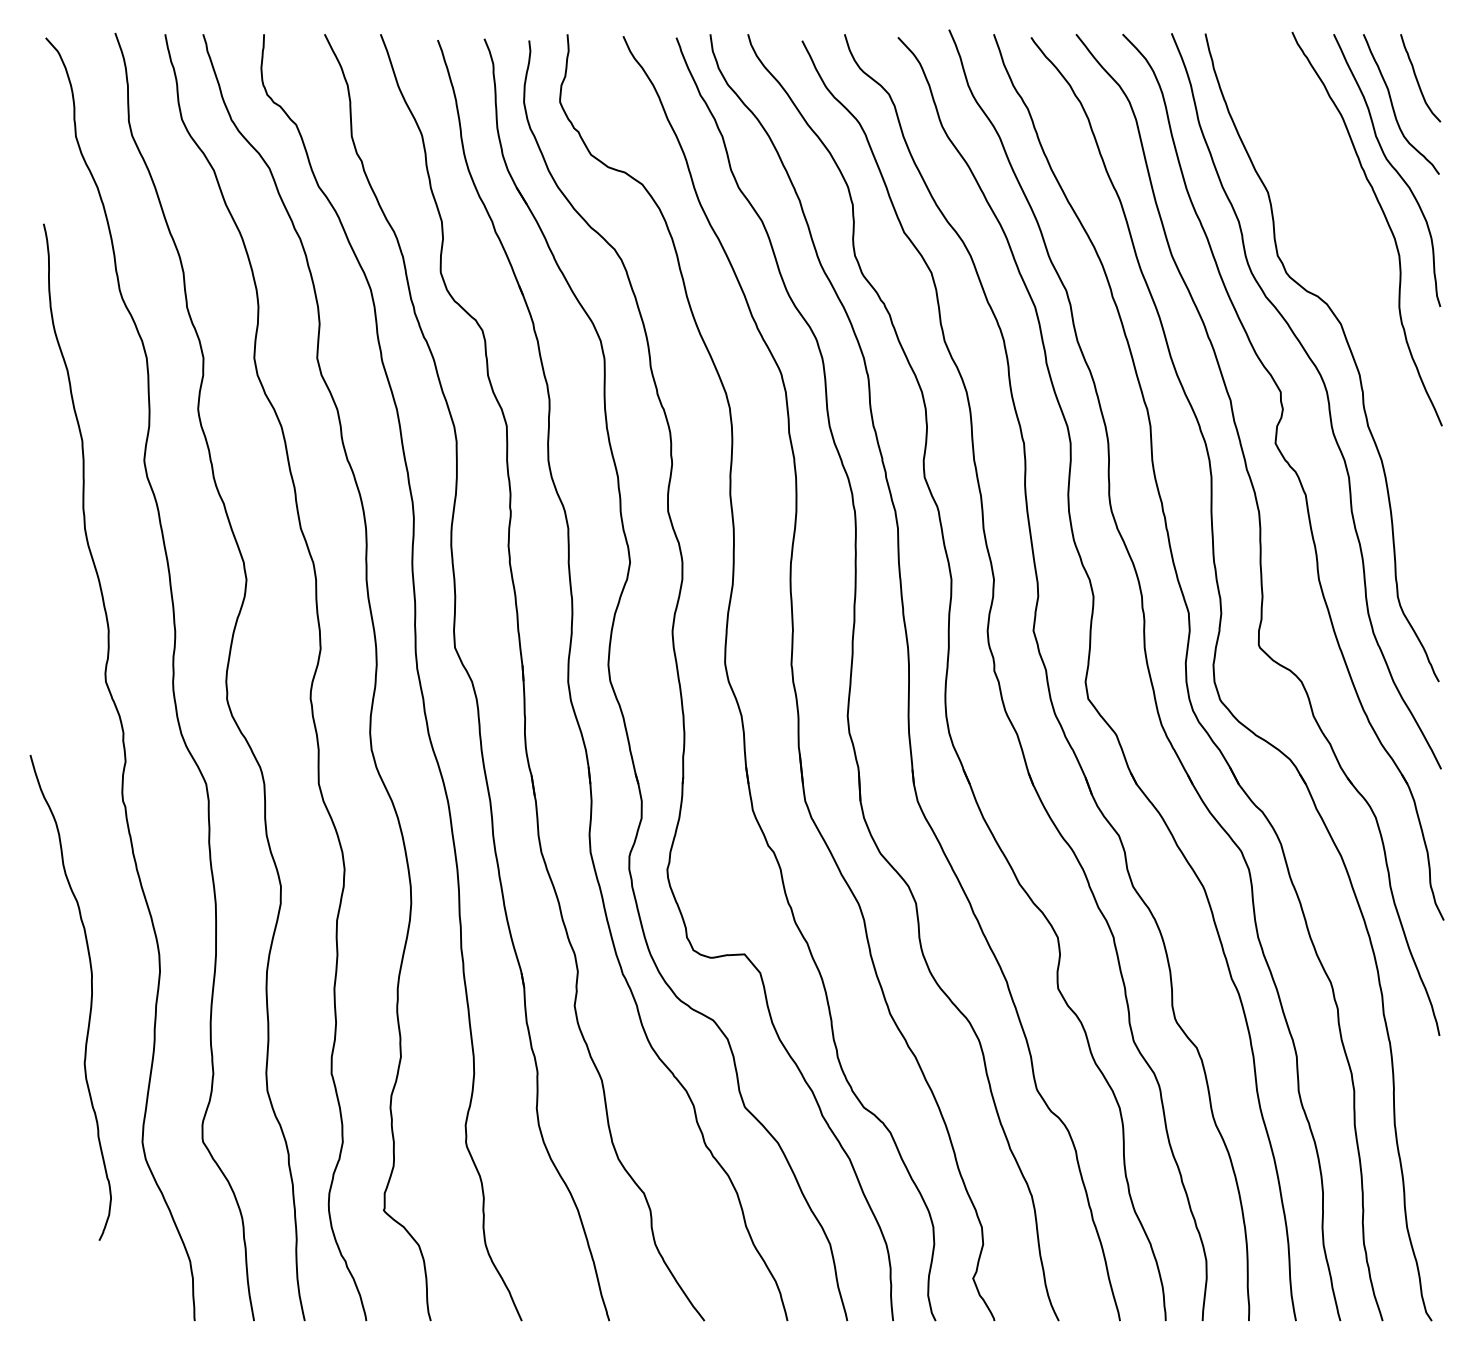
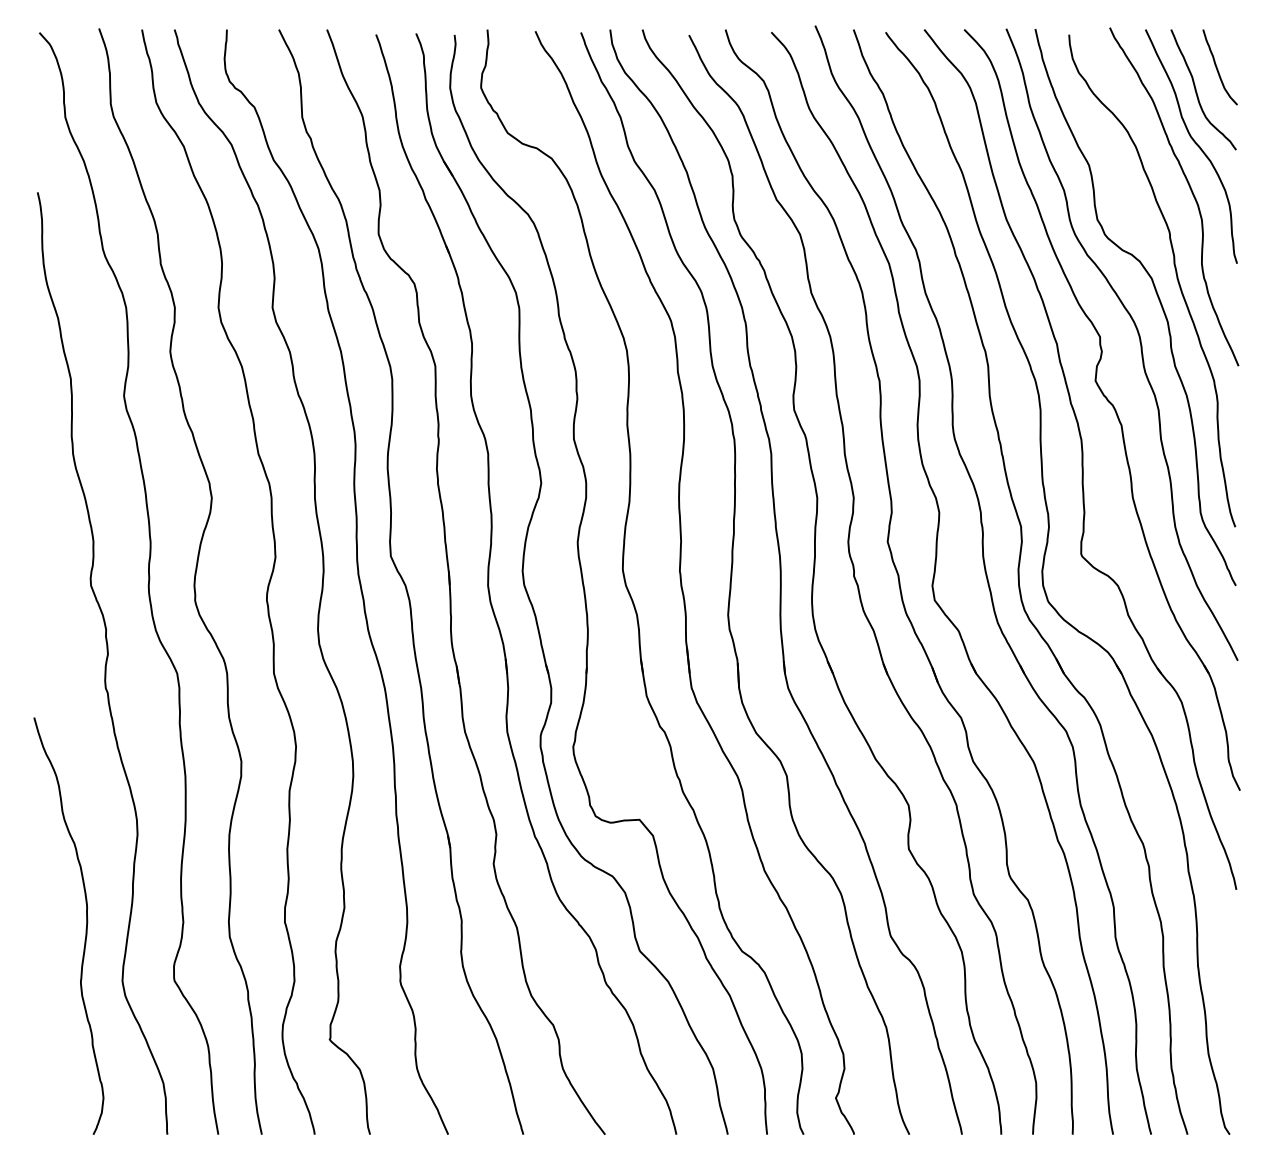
curve: (1368, 318) -> (1175, 273), added
curve: (90, 1001) -> (85, 929), moved

